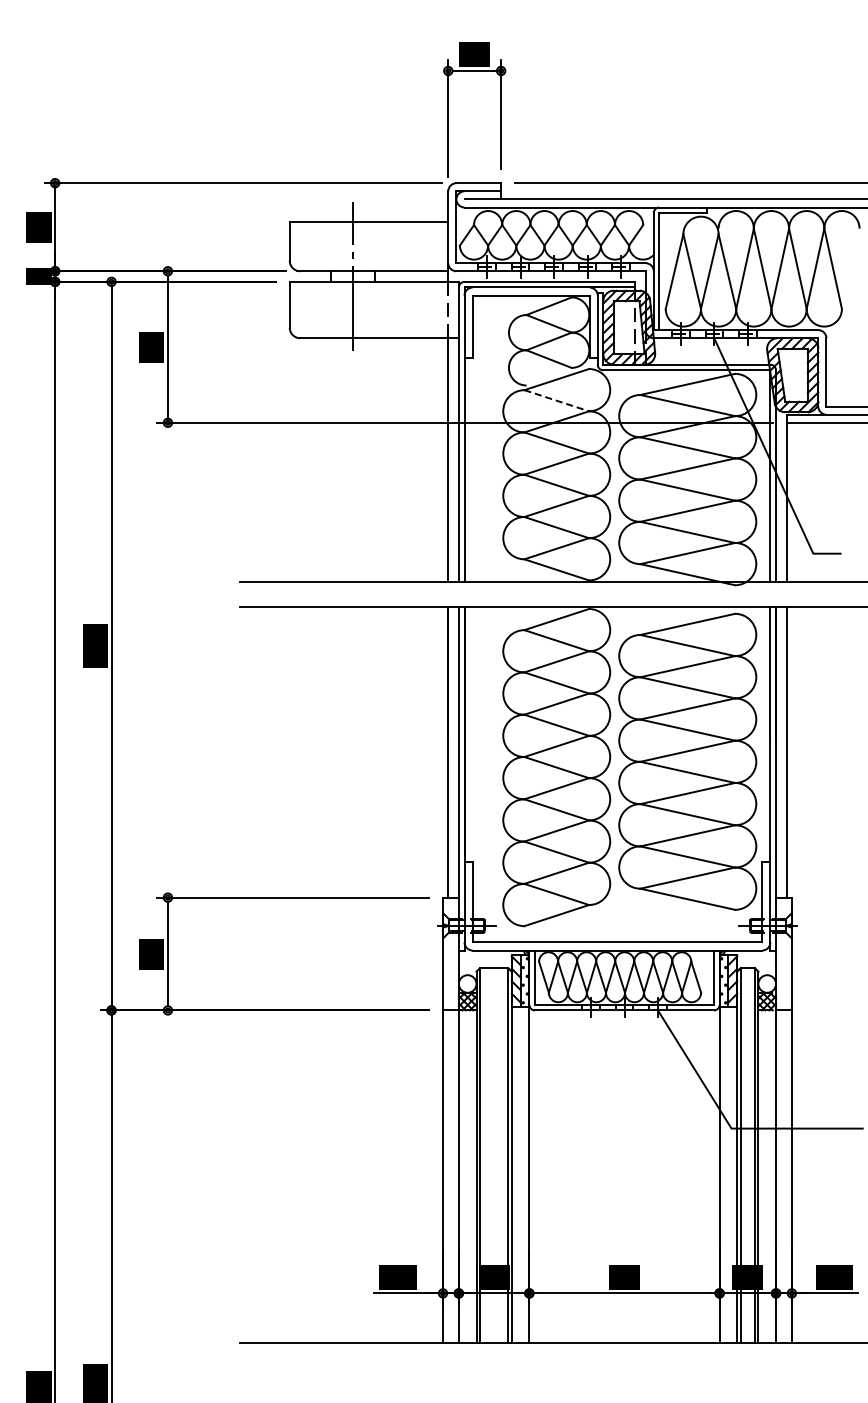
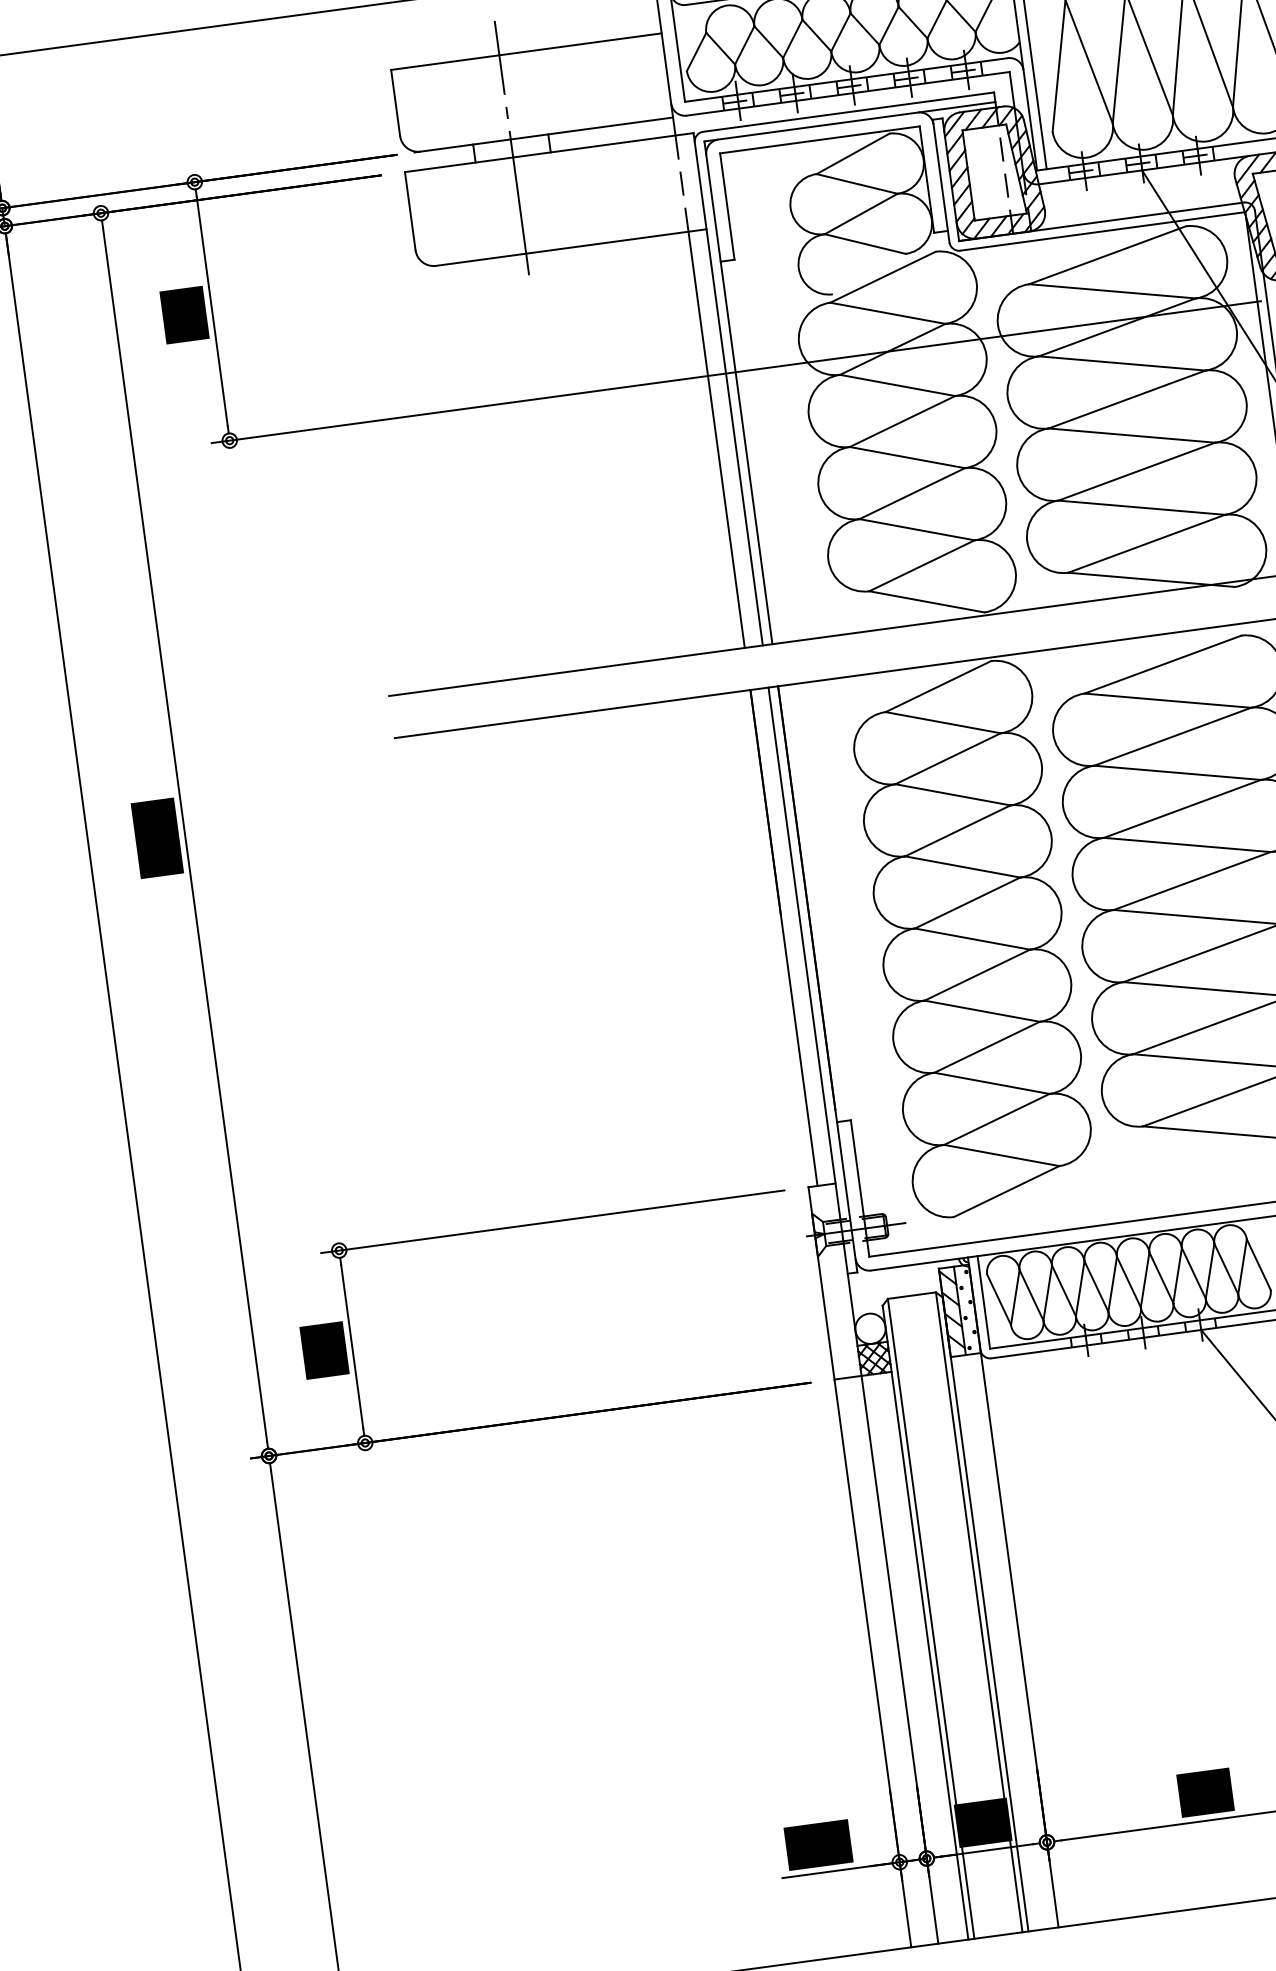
line: (557, 400) -> (889, 312), dashed -> solid

